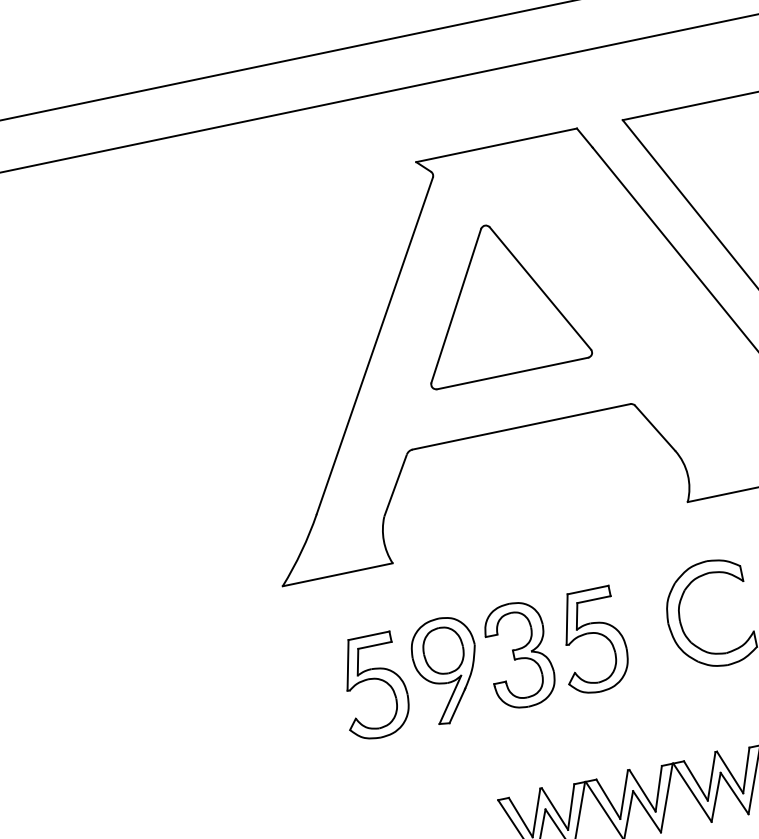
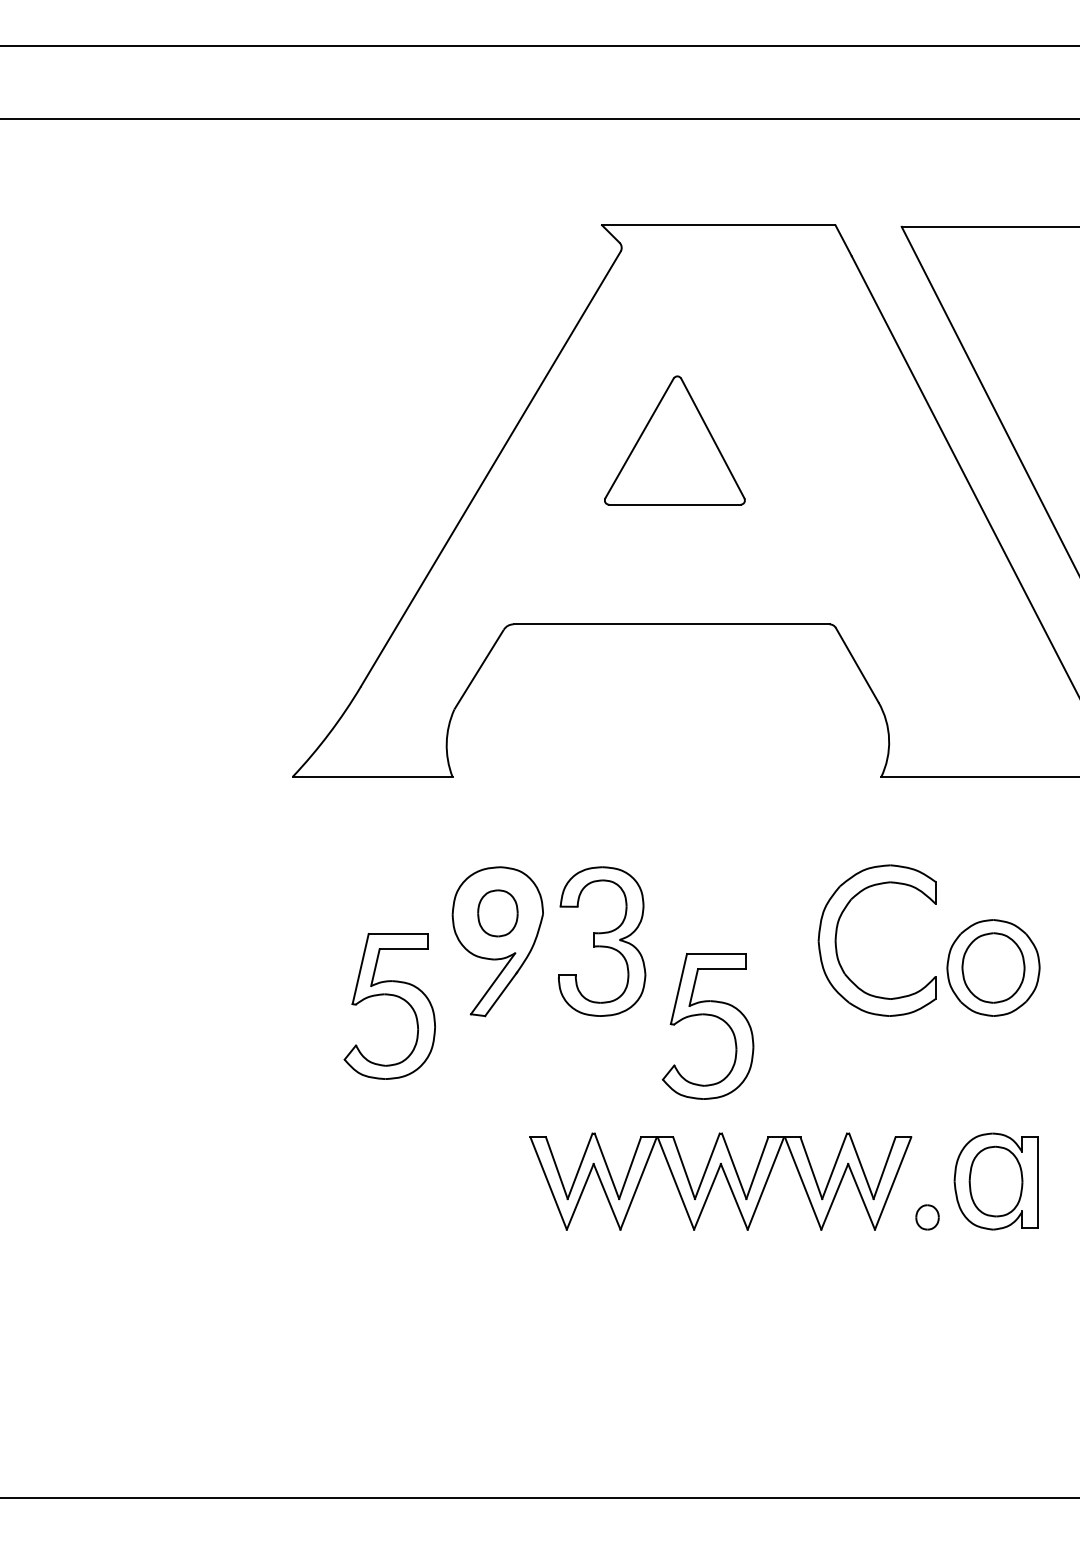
part: (497, 299) -> (674, 440), size x0.6
part: (593, 633) -> (711, 1016), moved
part: (443, 650) -> (497, 913), size x0.7
part: (374, 679) -> (393, 996), moved

